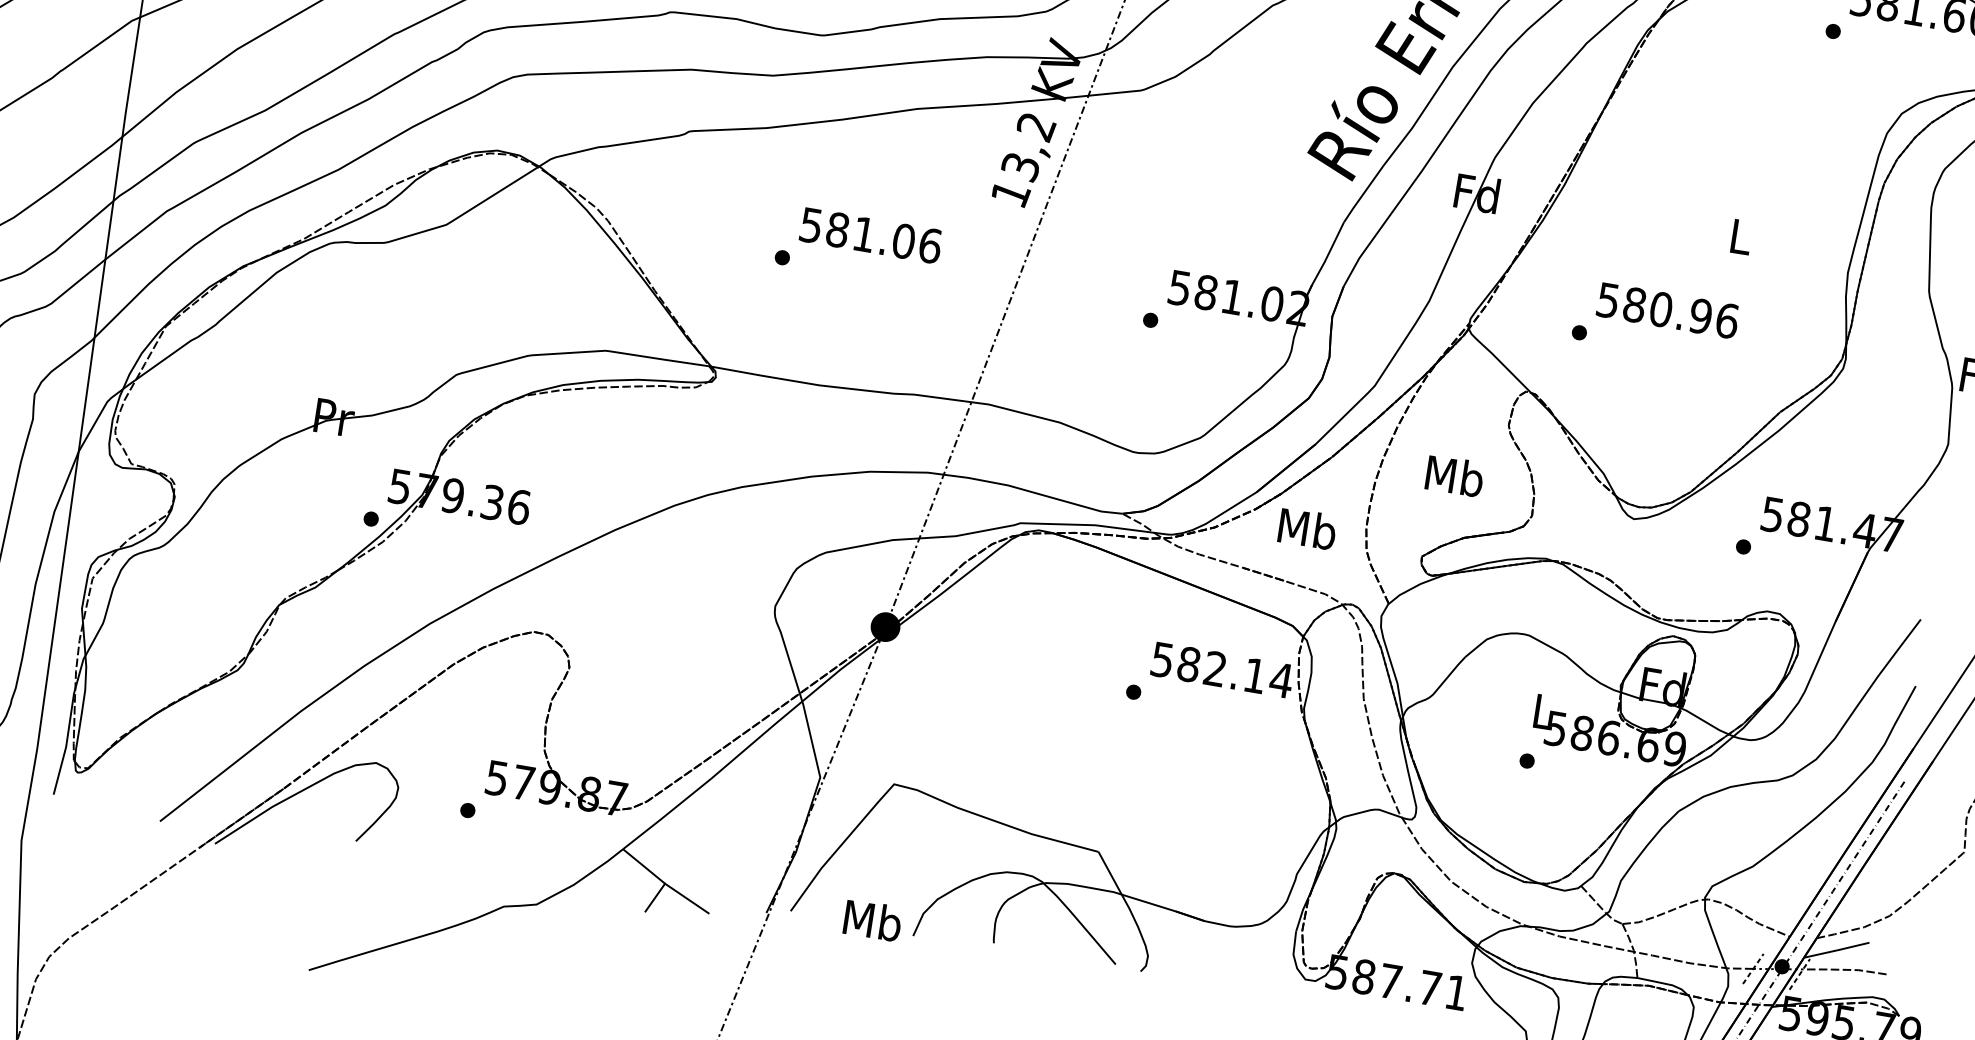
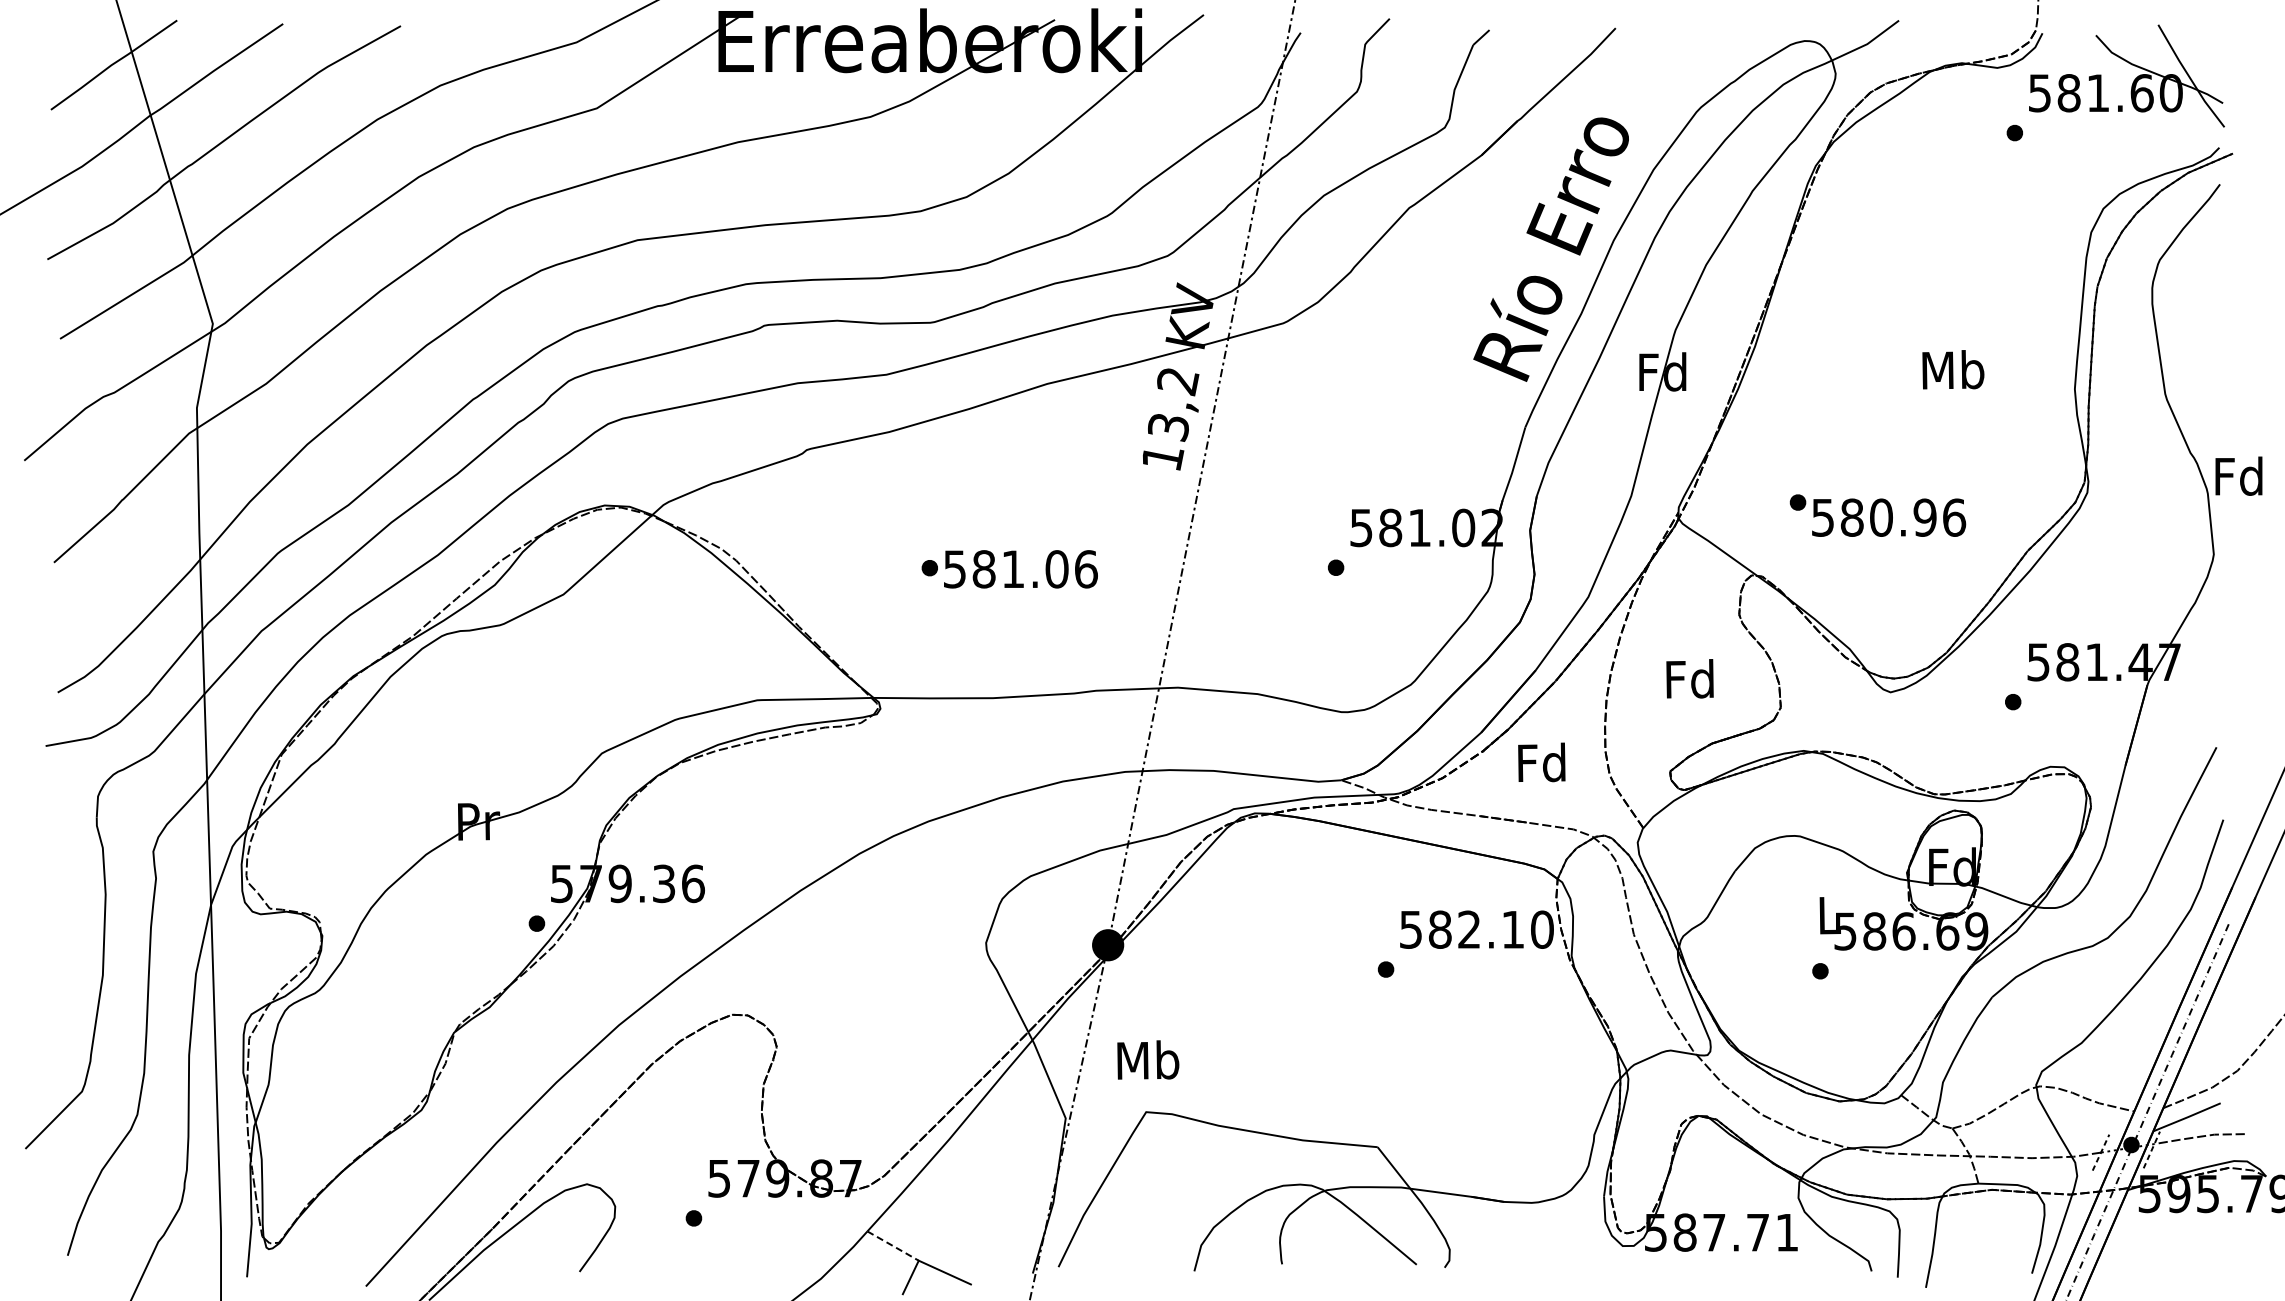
text: (870, 235) -> (1020, 569), moved
text: (1740, 236) -> (1953, 369), L -> Mb
text: (1668, 310) -> (1889, 517), moved
text: (1454, 475) -> (1690, 678), Mb -> Fd
text: (1307, 528) -> (1542, 762), Mb -> Fd
text: (1281, 680) -> (1542, 929), 582.14 -> 582.10
line: (644, 866) -> (893, 1246), solid -> dashed
text: (873, 920) -> (1148, 1059), moved

